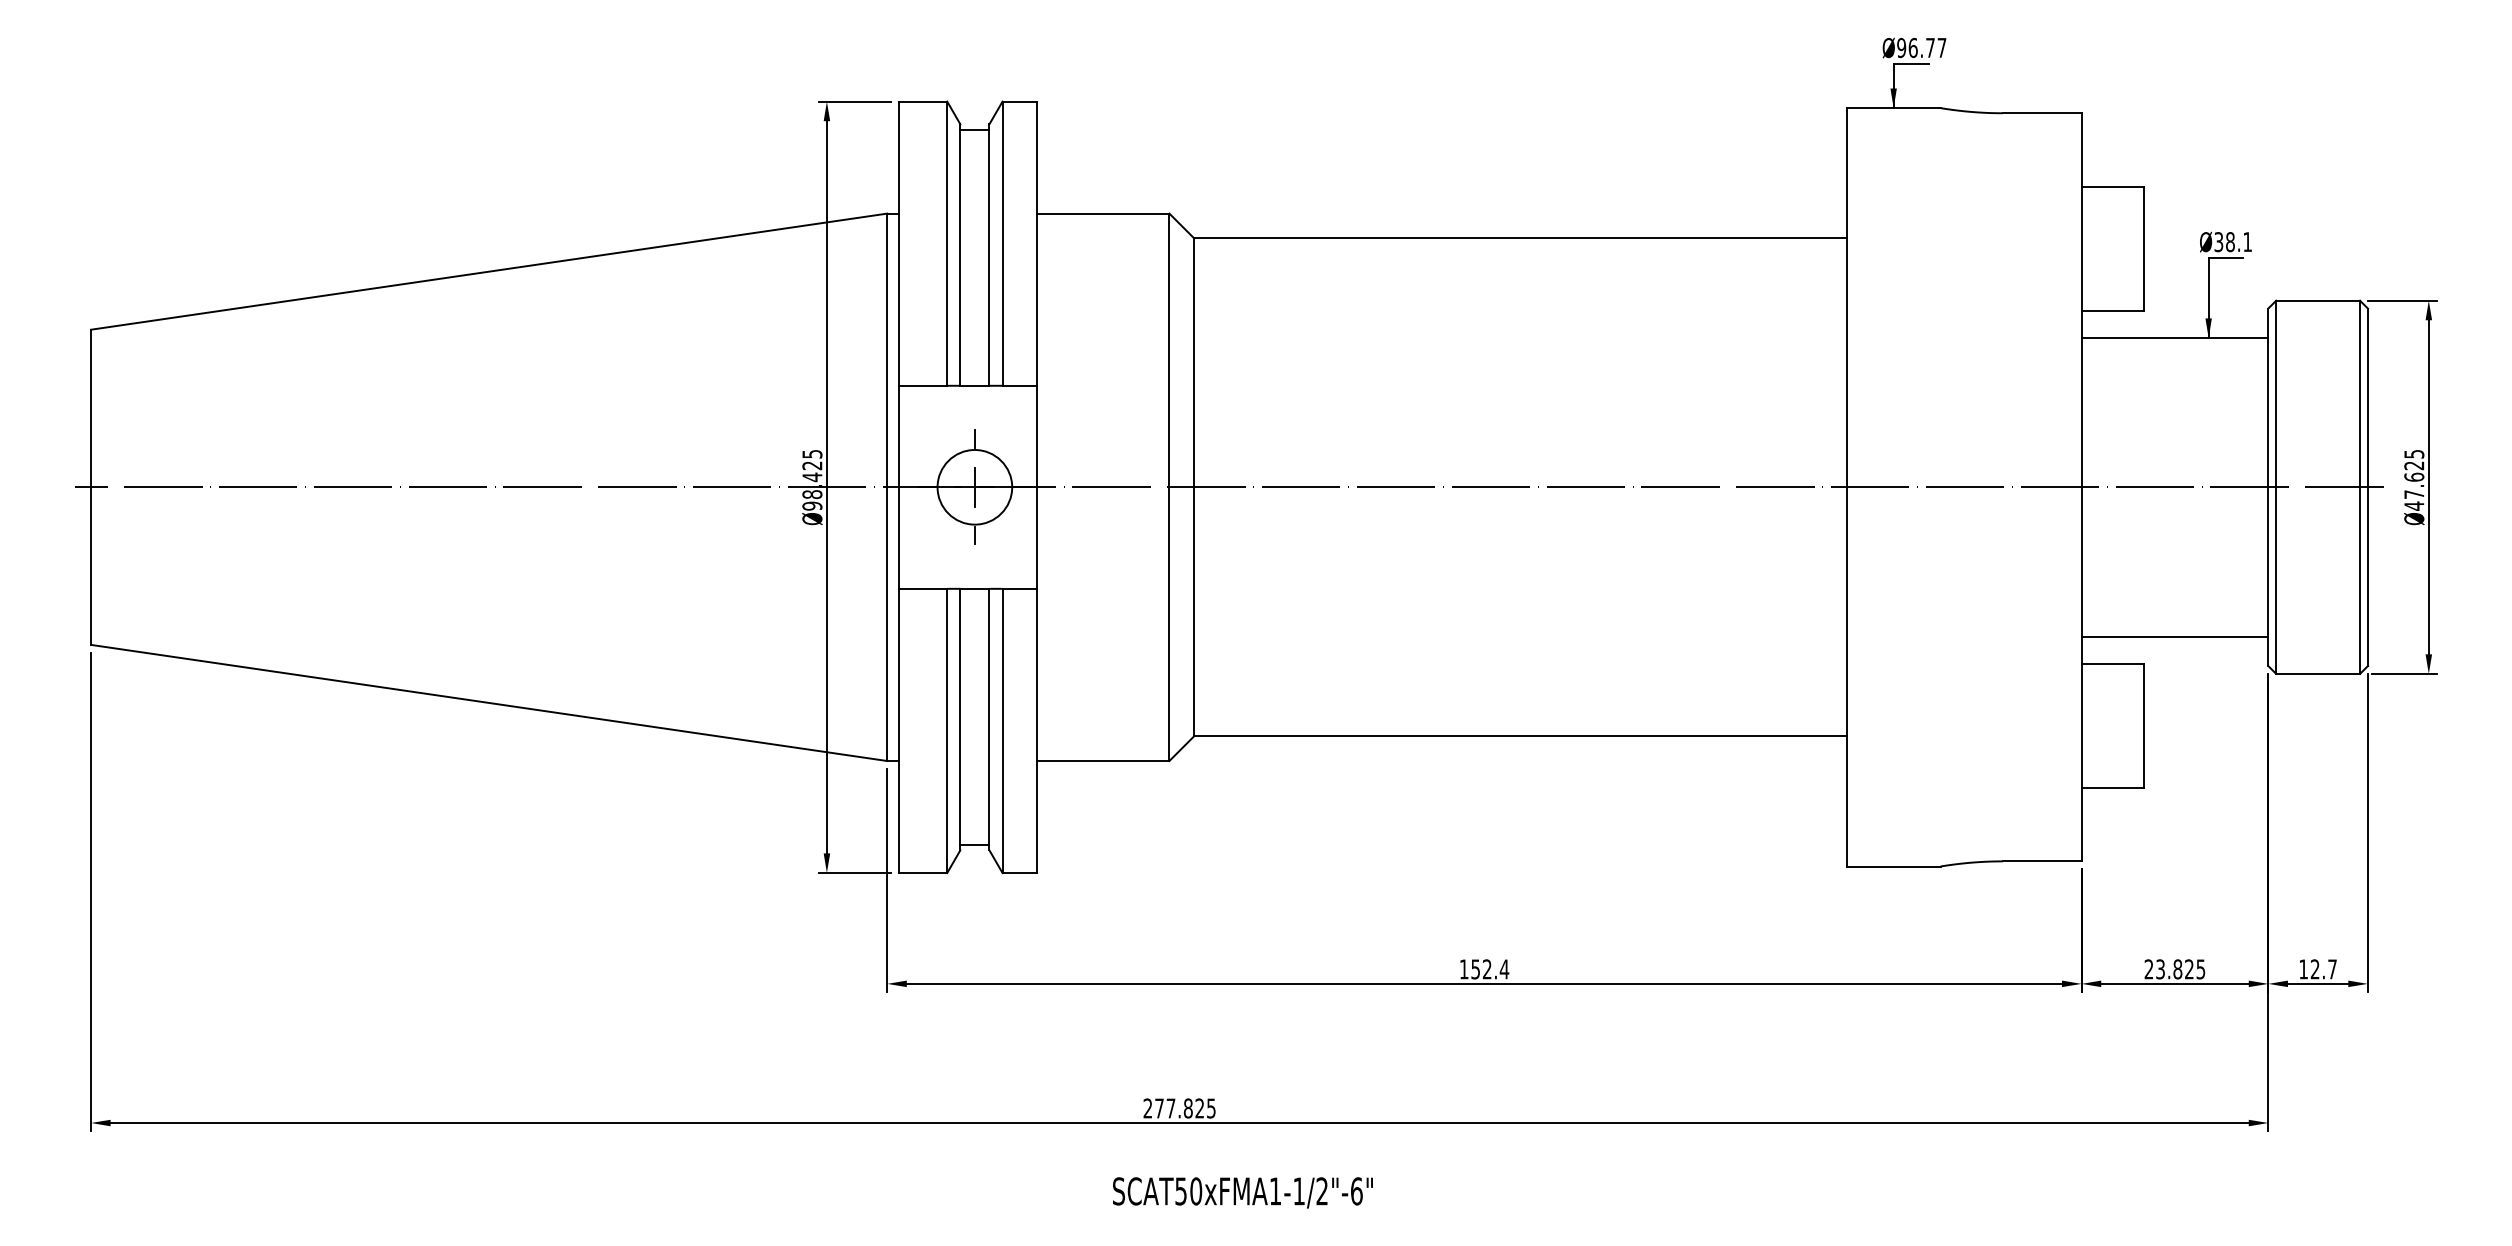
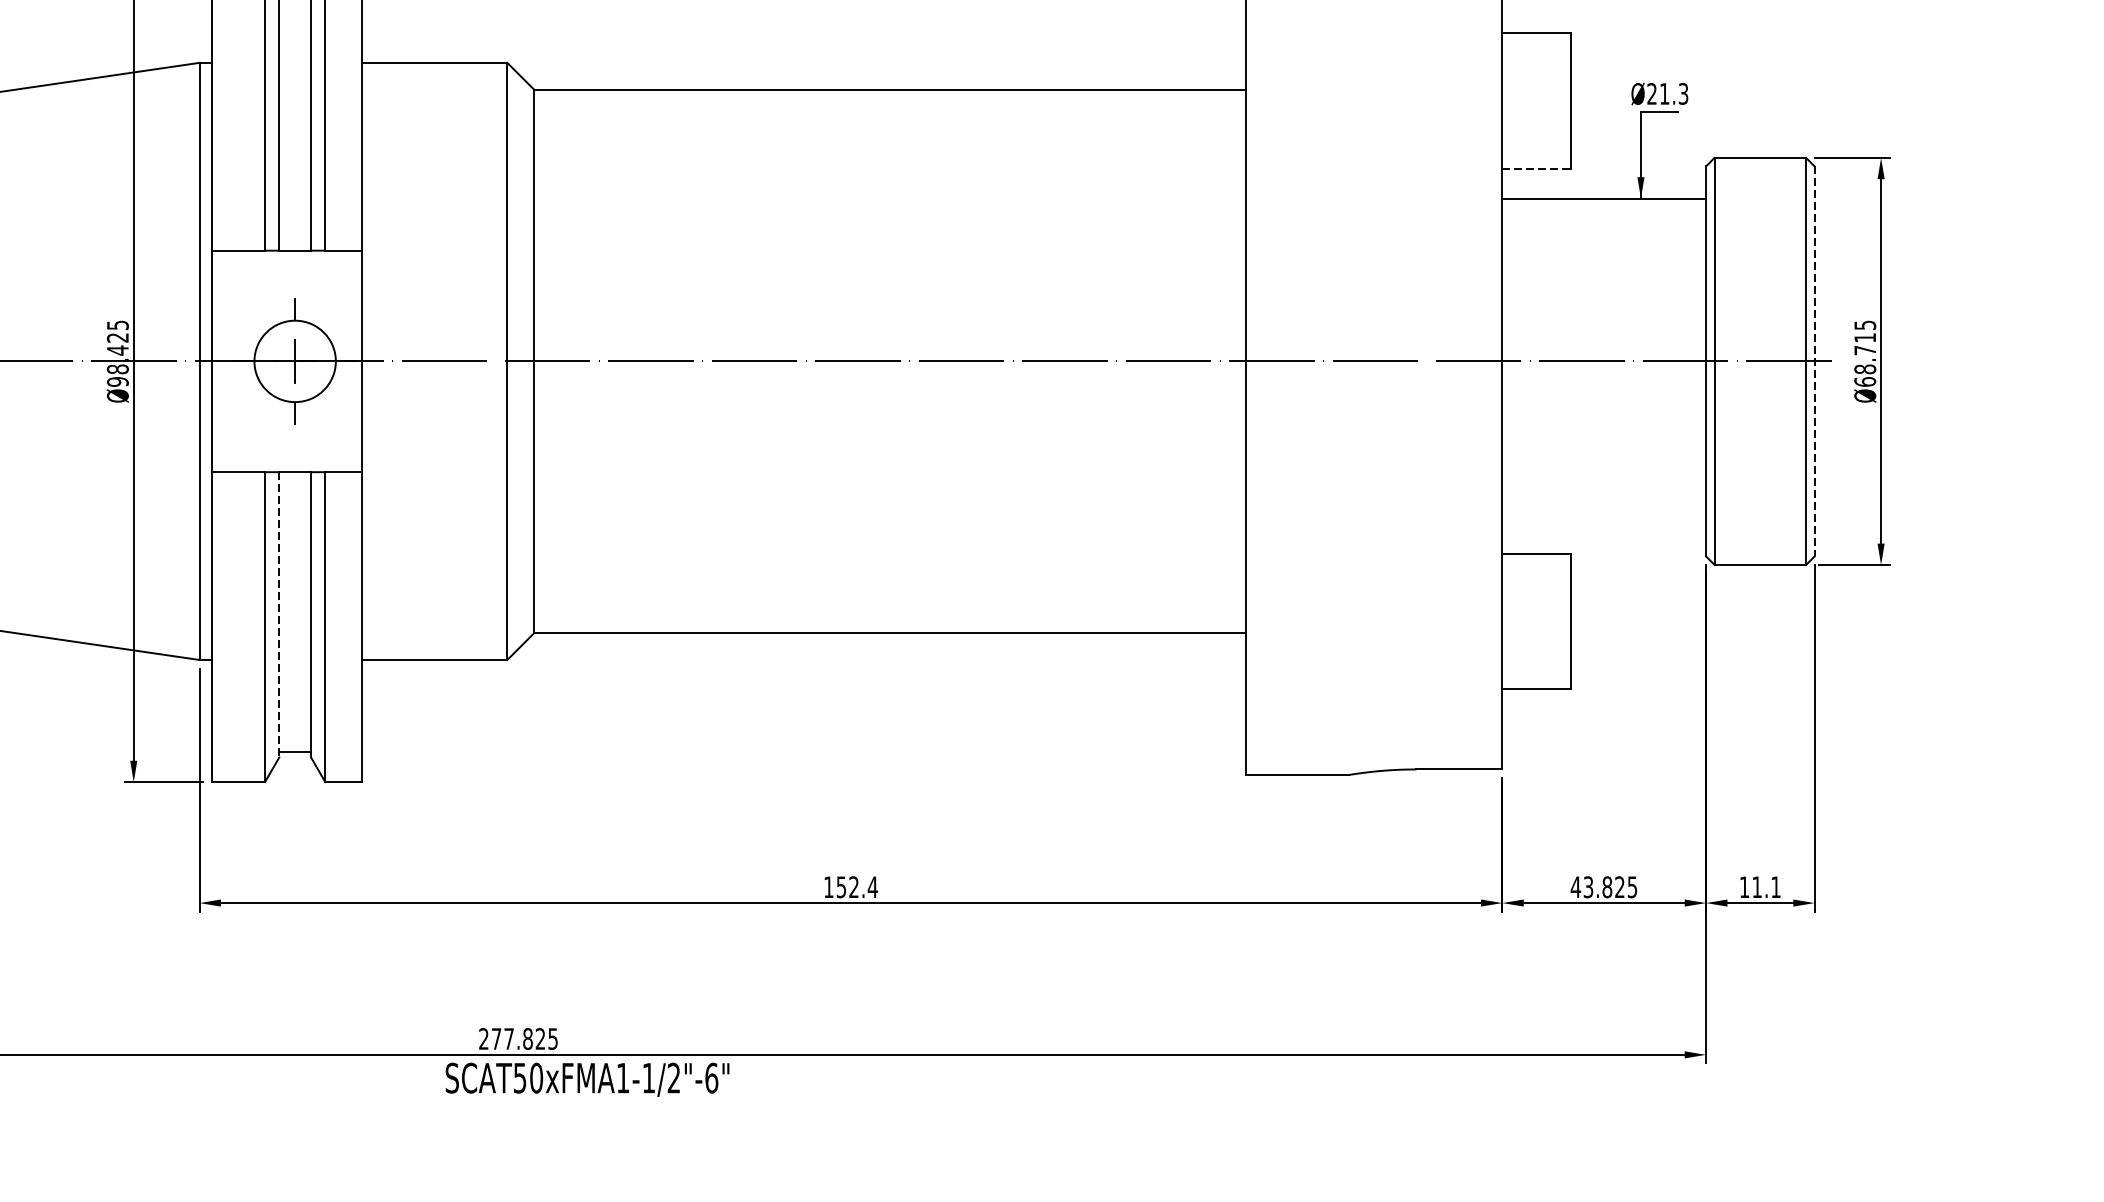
text: (2232, 242) -> (1666, 94), Ø38.1 -> Ø21.3
line: (2113, 310) -> (1537, 168), solid -> dashed
text: (2414, 485) -> (1865, 359), Ø47.625 -> Ø68.715
line: (2367, 487) -> (1814, 361), solid -> dashed
line: (2174, 636) -> (1603, 524), removed
line: (960, 719) -> (279, 614), solid -> dashed
text: (2148, 969) -> (1575, 887), 23.825 -> 43.825
text: (2323, 969) -> (1766, 887), 12.7 -> 11.1
text: (1242, 1192) -> (587, 1079), moved

